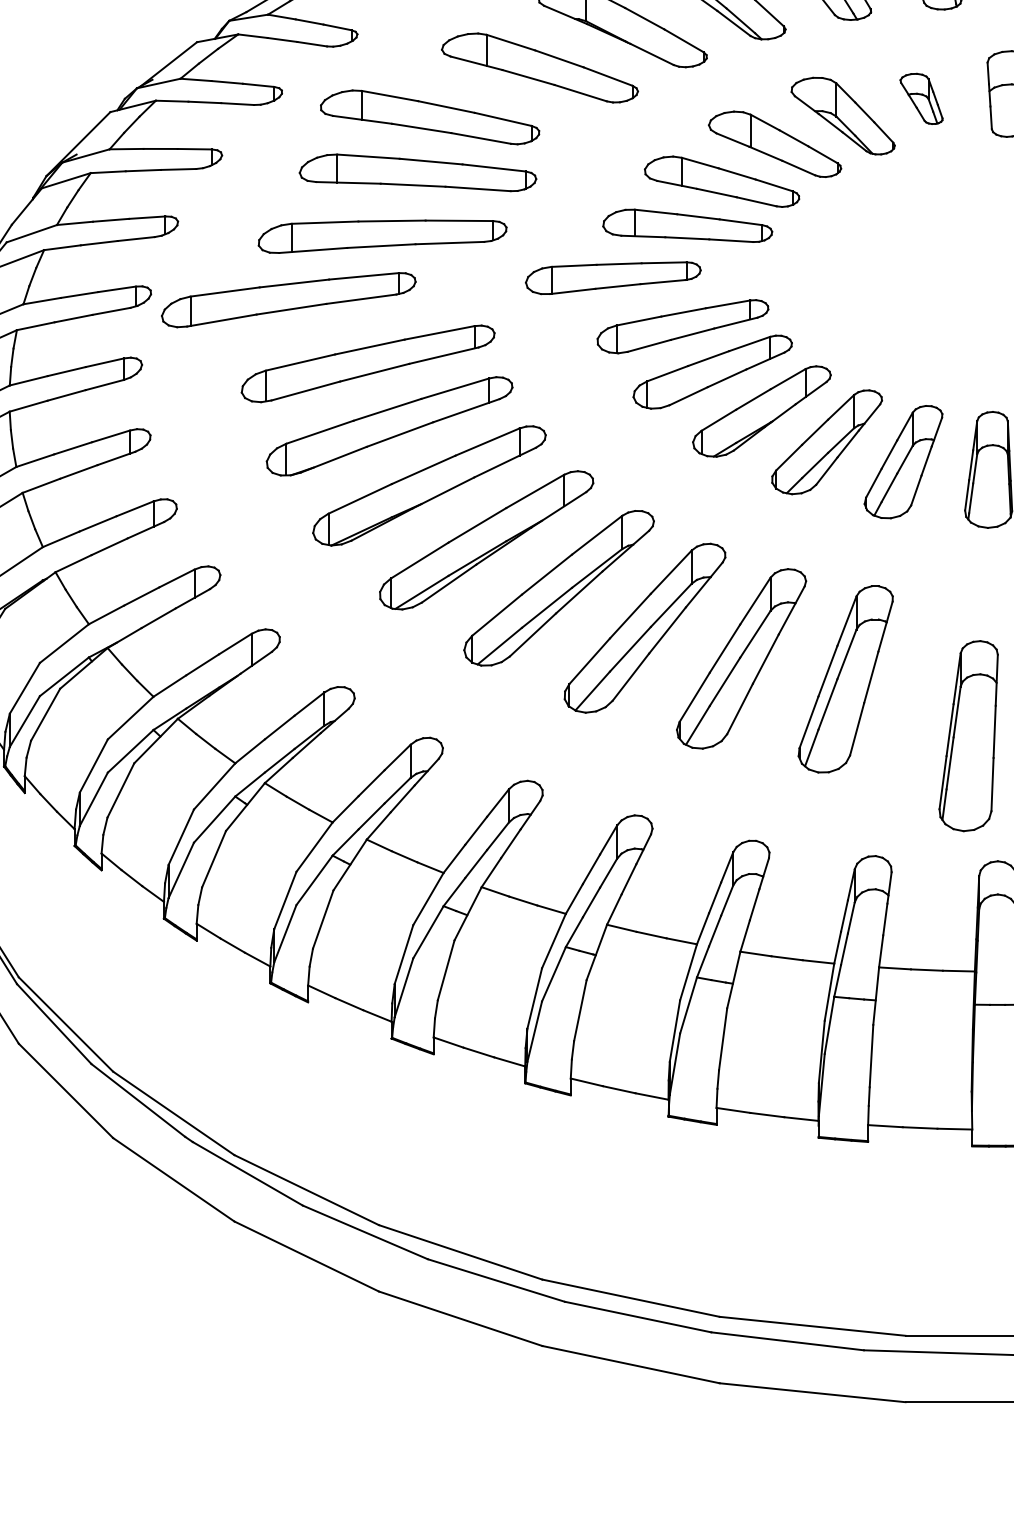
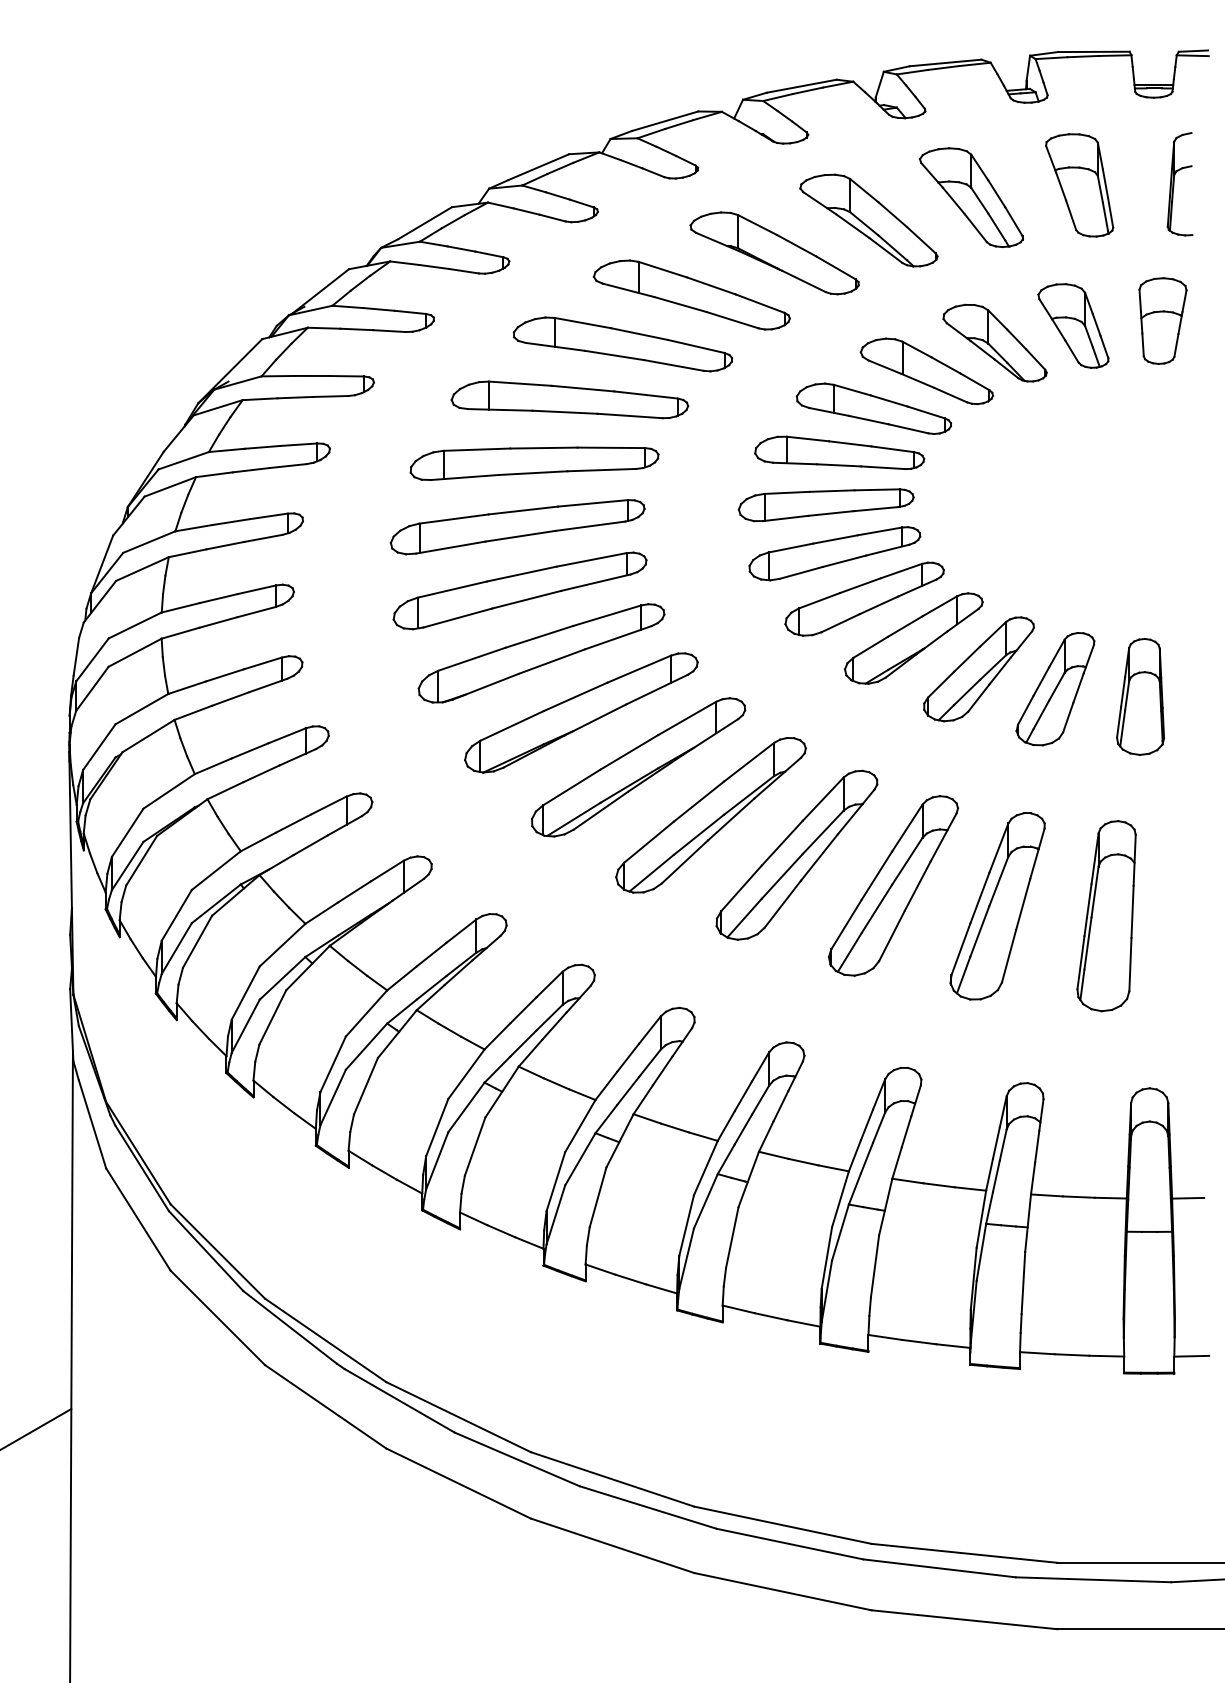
part: (921, 98) -> (1073, 325), size x1.67
part: (429, 117) -> (622, 344), moved
part: (612, 278) -> (825, 505), moved
part: (288, 300) -> (517, 527), moved
part: (968, 736) -> (1106, 916), moved

